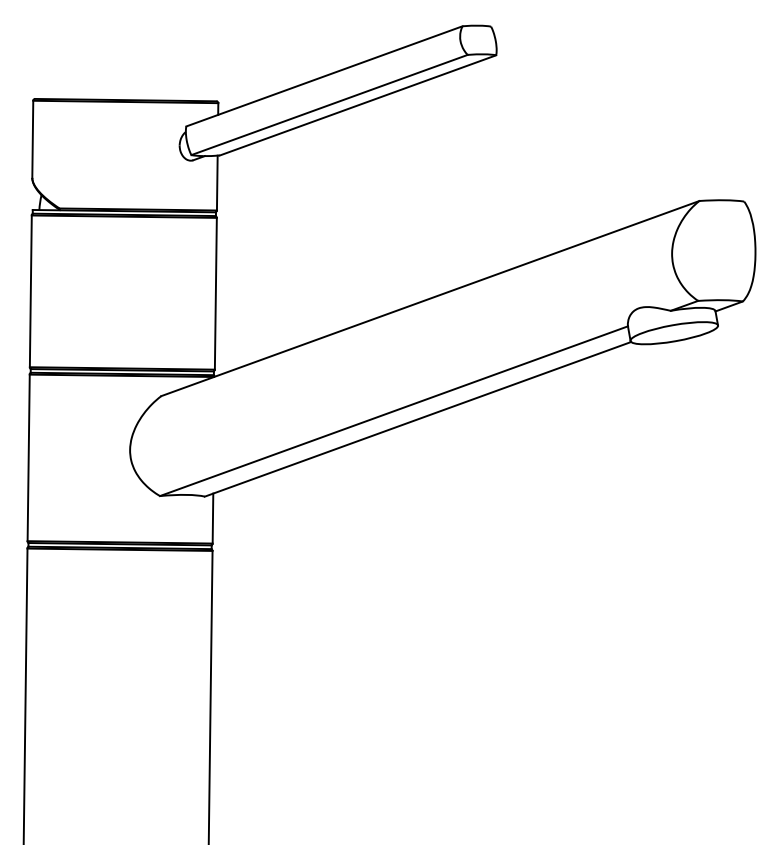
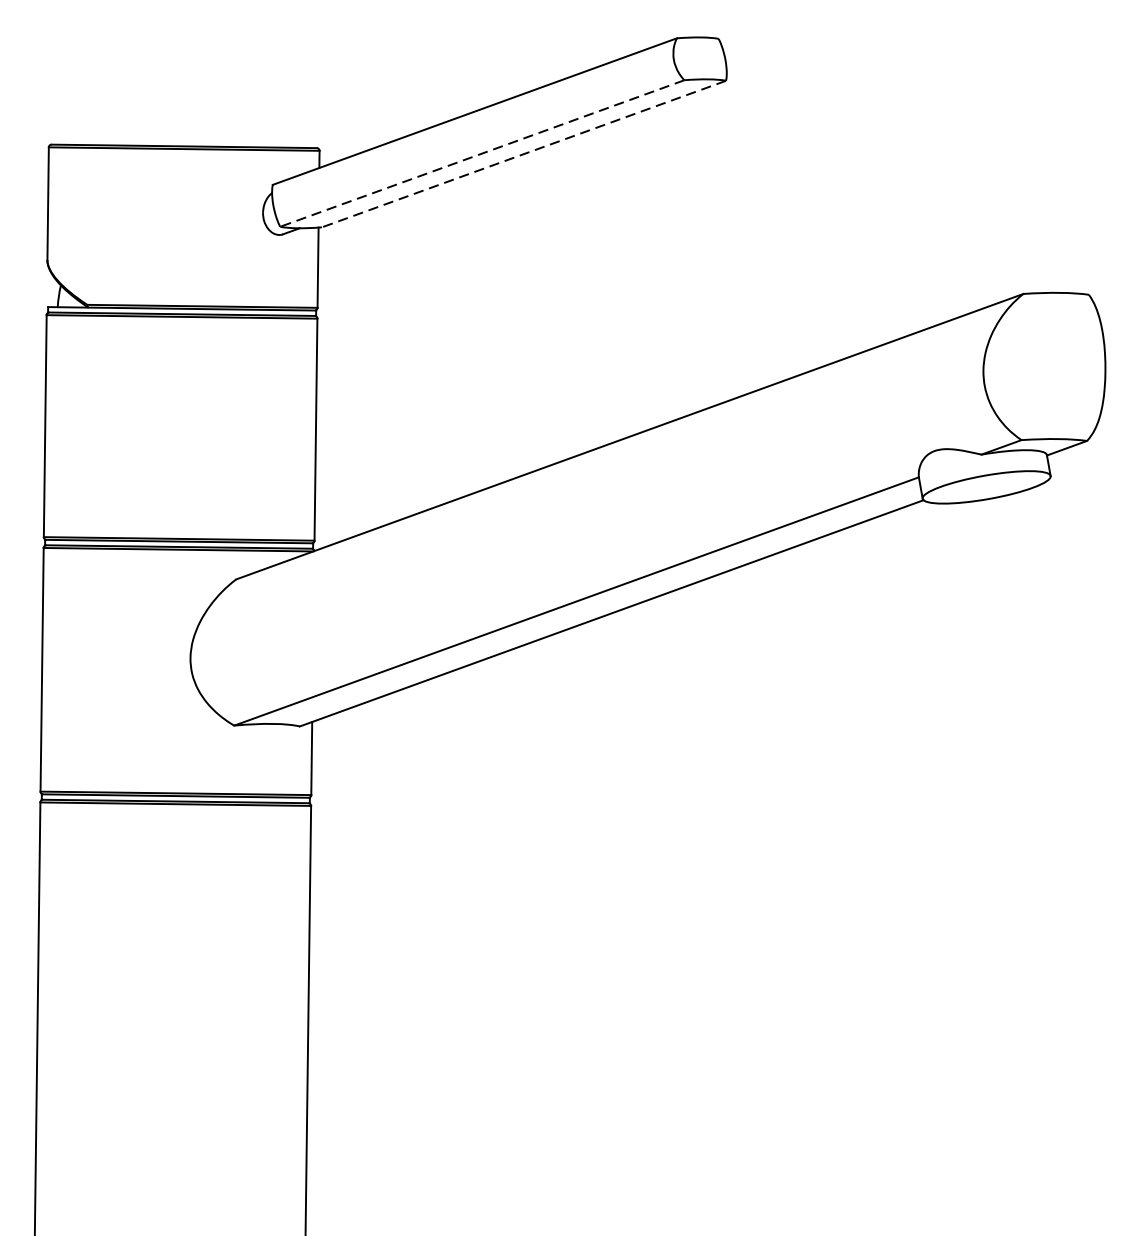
line: (329, 105) -> (482, 154), solid -> dashed
line: (358, 105) -> (524, 154), solid -> dashed

